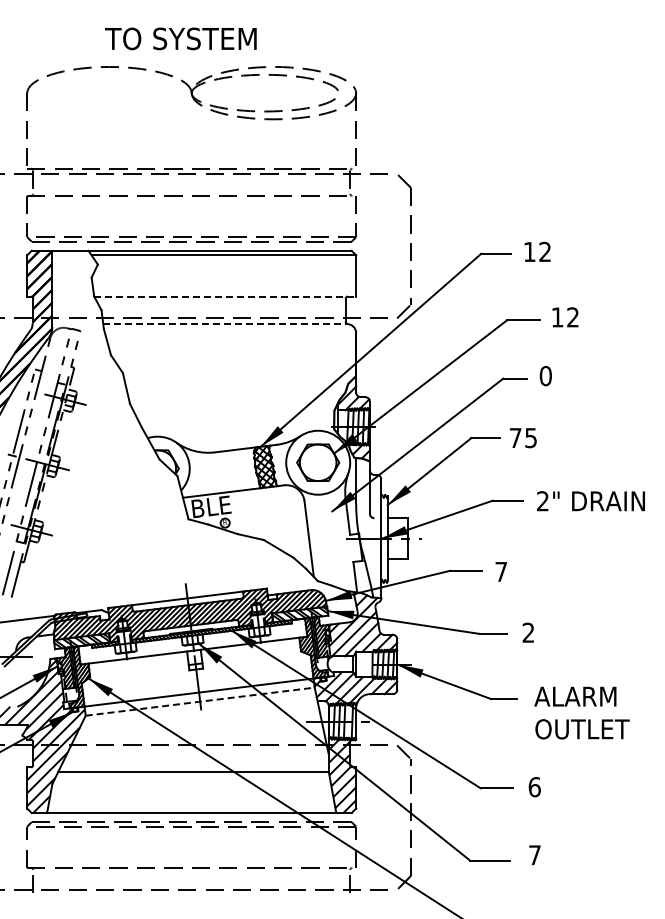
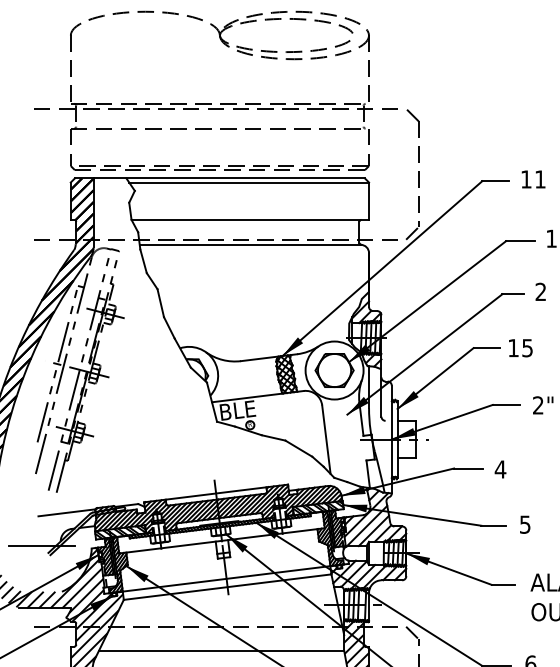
text: (544, 251) -> (539, 179), 12 -> 11
line: (225, 296) -> (250, 219), dashed -> solid
line: (226, 323) -> (251, 244), dashed -> solid
text: (545, 376) -> (540, 292), 0 -> 2
text: (515, 437) -> (513, 347), 75 -> 15
text: (500, 571) -> (499, 469), 7 -> 4
text: (528, 632) -> (525, 524), 2 -> 5
line: (200, 701) -> (227, 586), dashed -> solid

